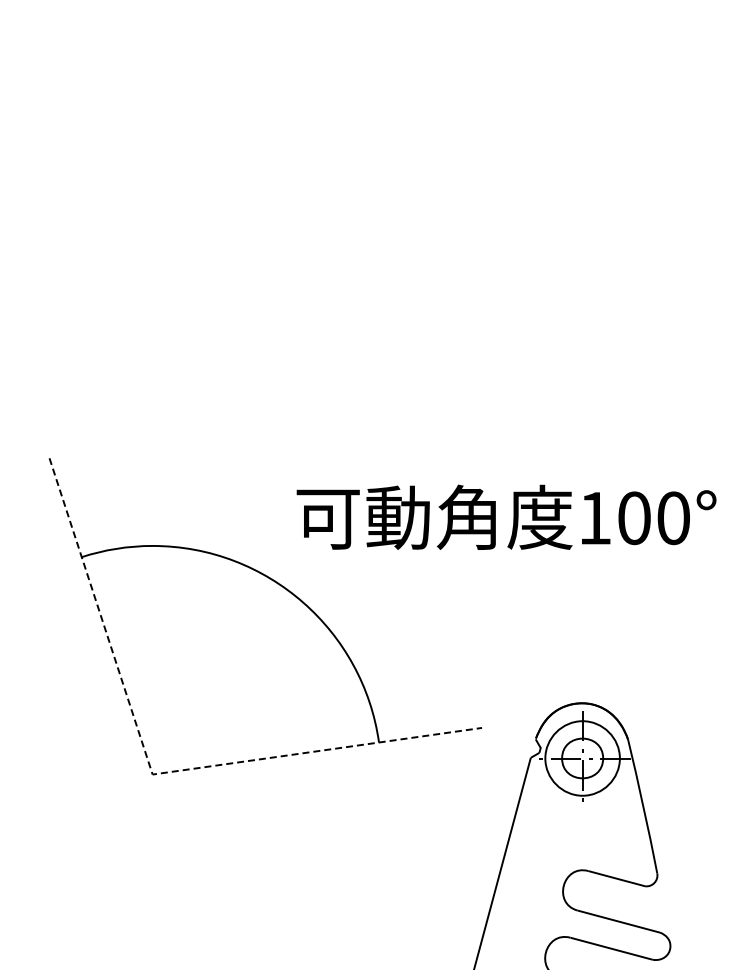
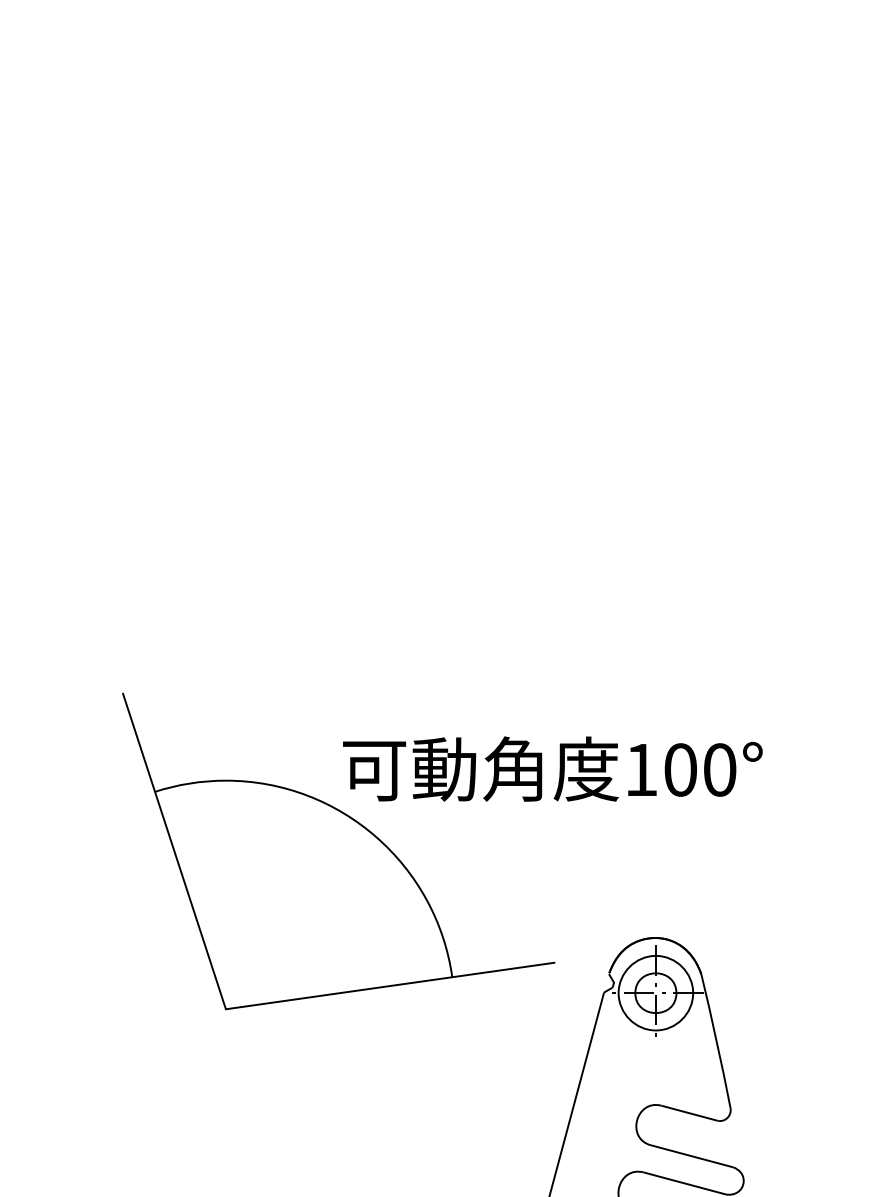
text: (506, 516) -> (552, 768), moved
line: (152, 774) -> (225, 1009), dashed -> solid

